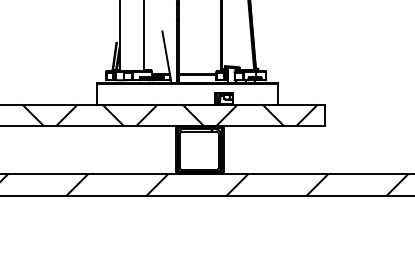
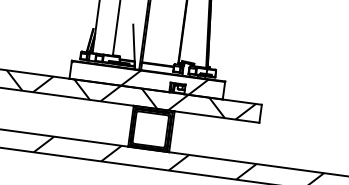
hatch: (177, 93) -> (138, 78), added

